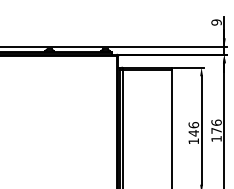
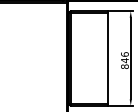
text: (193, 141) -> (124, 66), 146 -> 846

